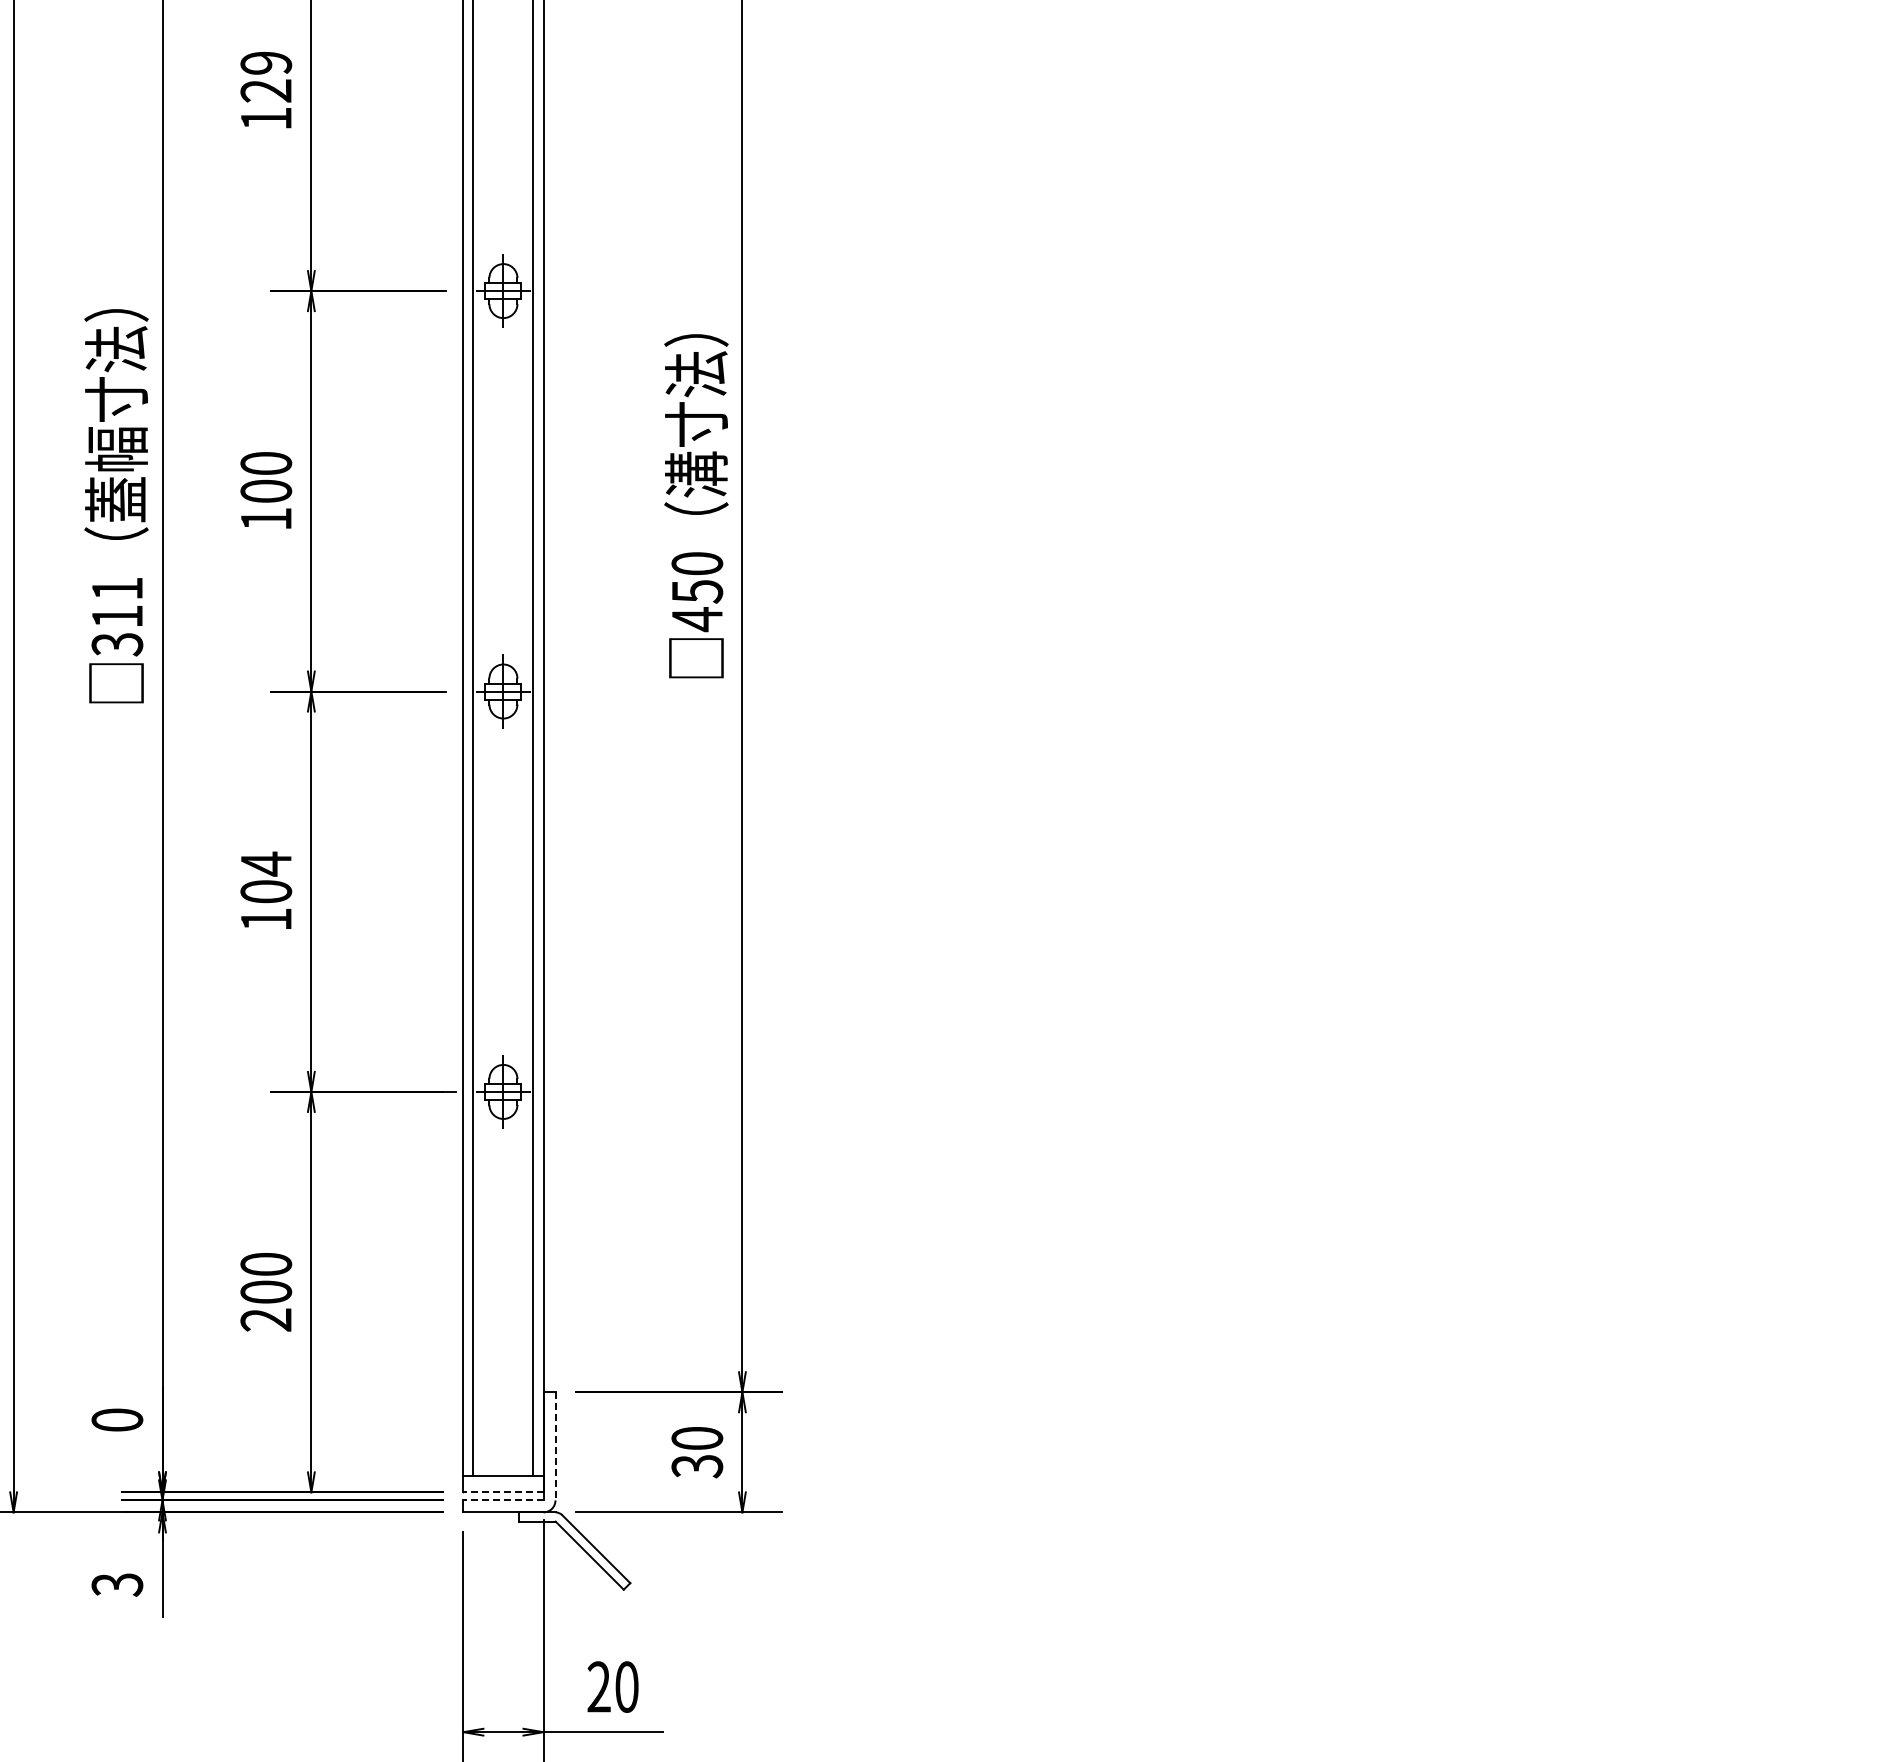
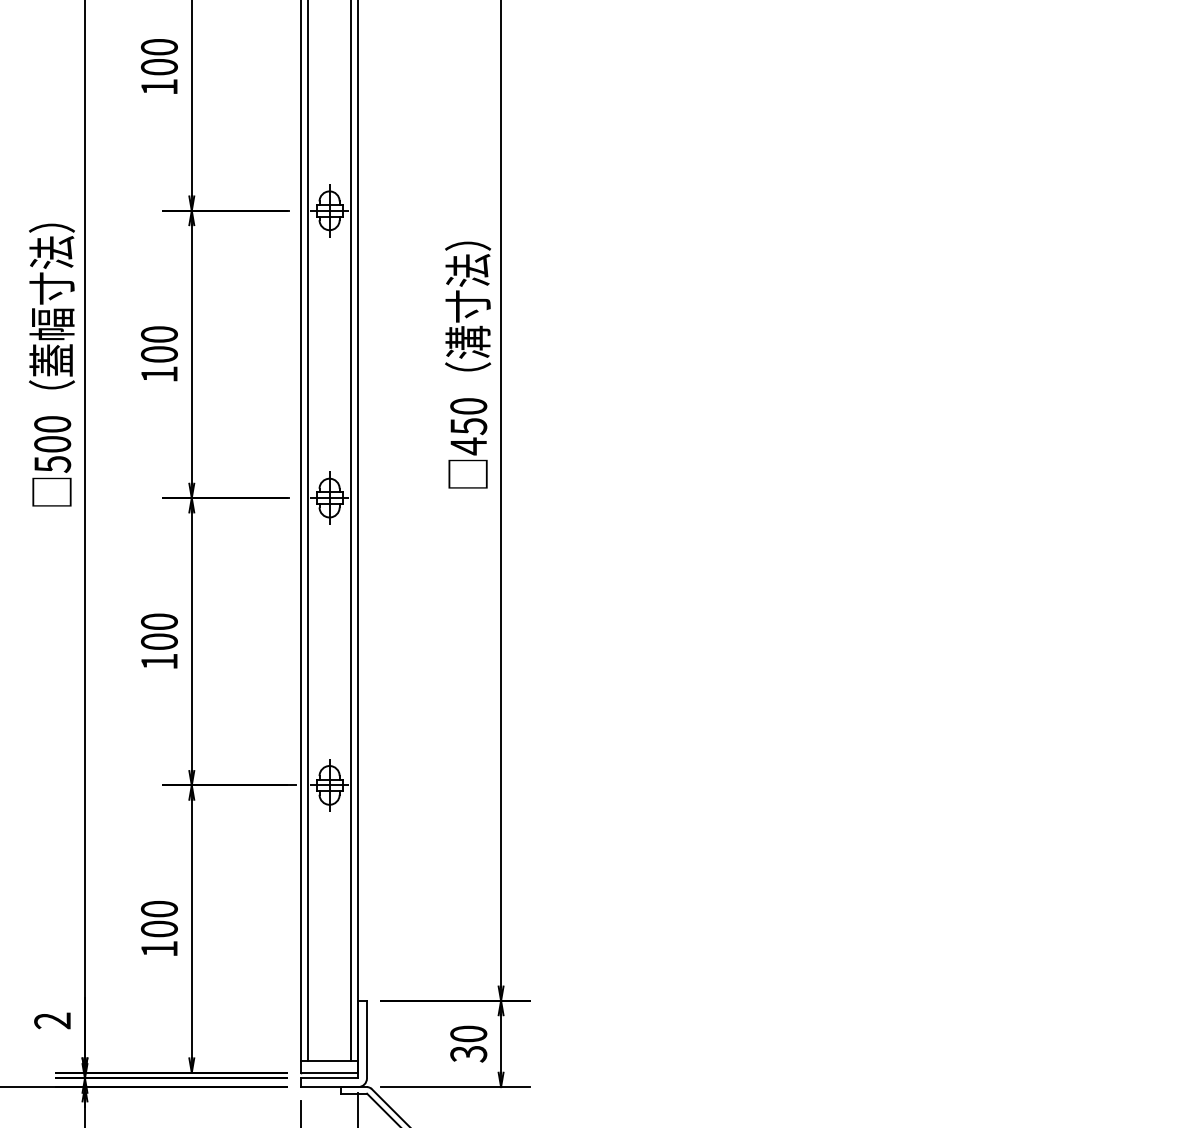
text: (266, 76) -> (159, 56), 129 -> 100
text: (117, 616) -> (52, 444), 311 -> 500
text: (266, 863) -> (159, 621), 104 -> 100
text: (265, 1319) -> (158, 948), 200 -> 100
text: (117, 1419) -> (52, 1020), 0 -> 2
line: (555, 1446) -> (366, 1039), dashed -> solid
line: (502, 1492) -> (328, 1072), dashed -> solid
line: (502, 1500) -> (328, 1078), dashed -> solid

